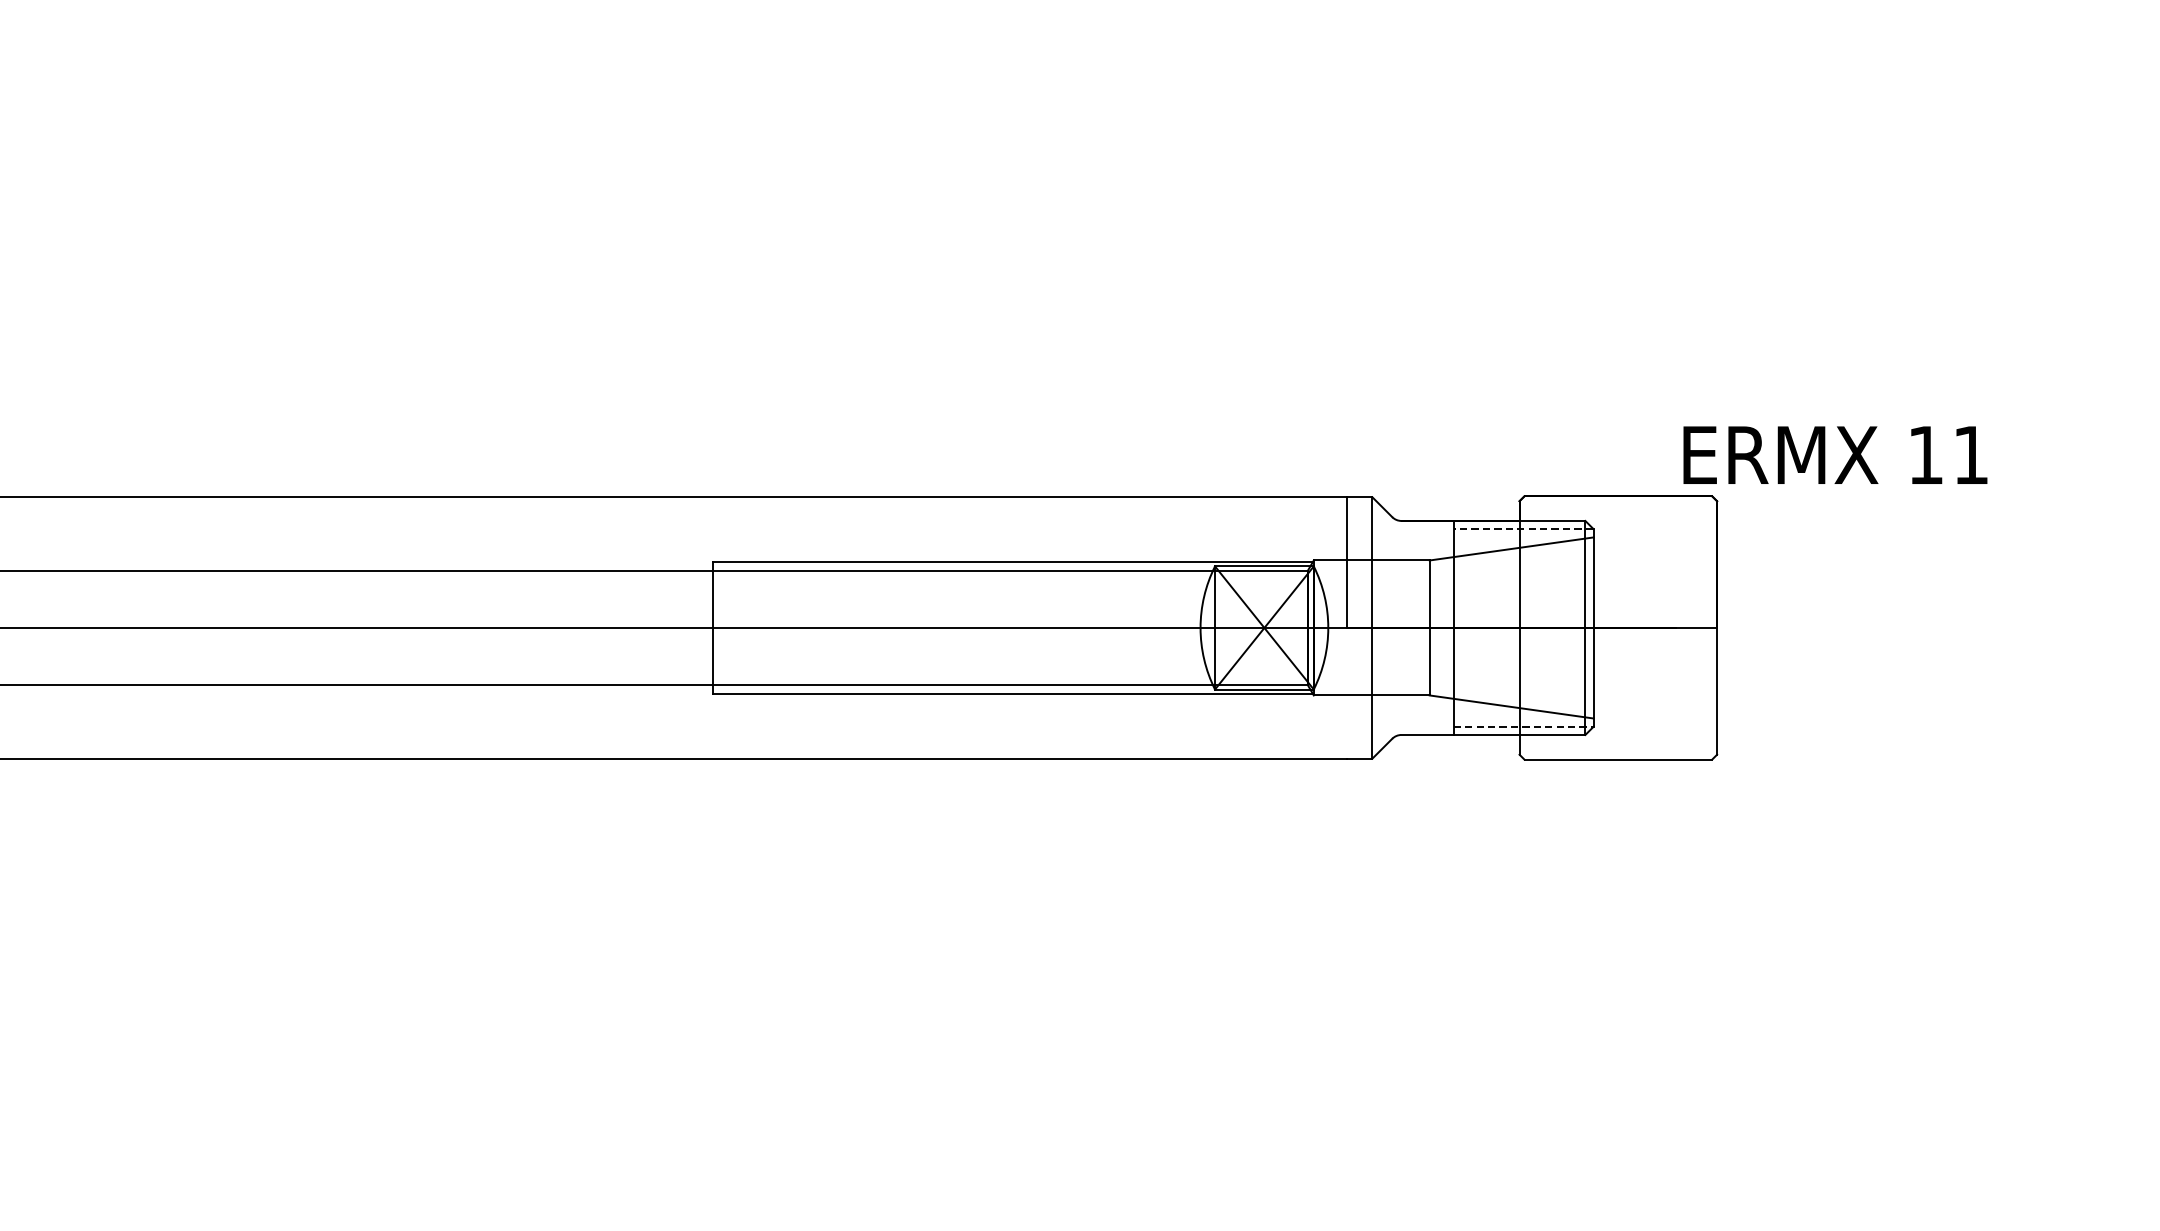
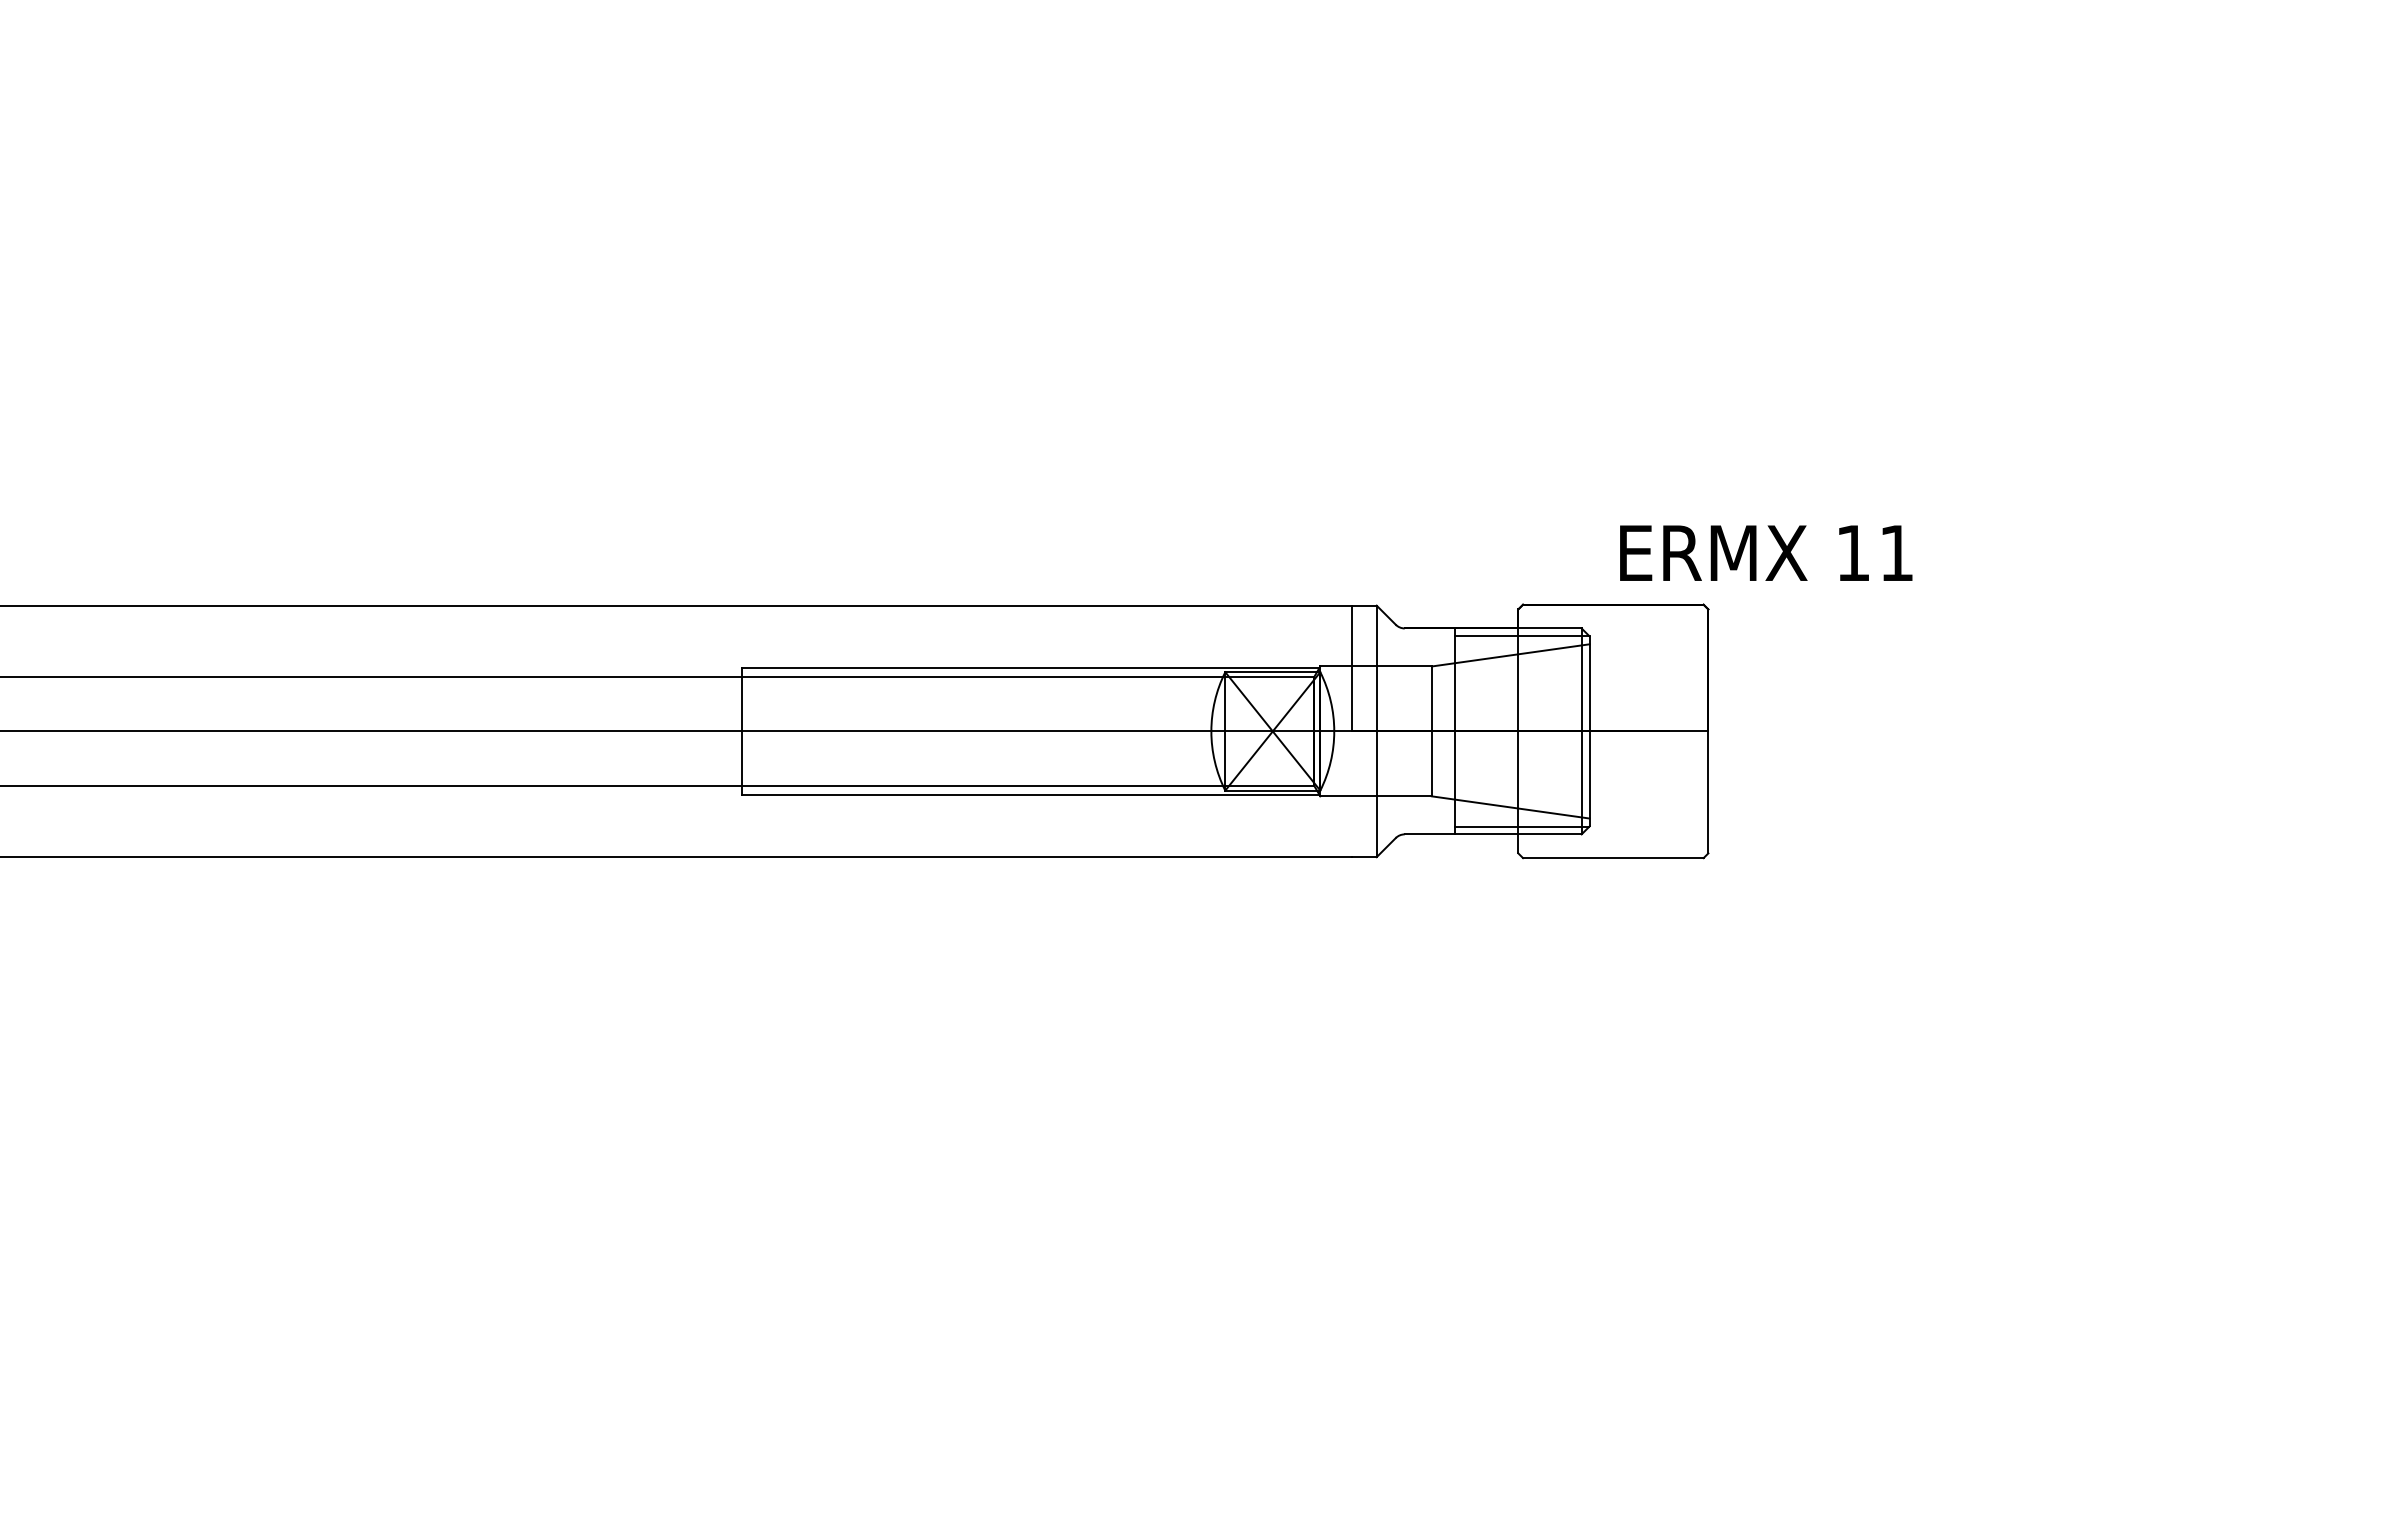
text: (1835, 454) -> (1766, 552), moved
line: (1522, 528) -> (1521, 635), dashed -> solid
line: (1522, 727) -> (1521, 827), dashed -> solid

